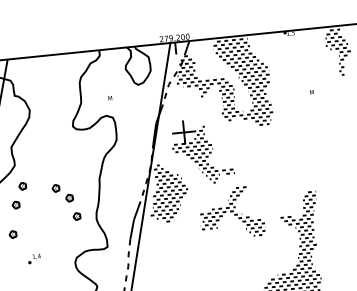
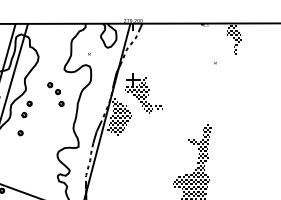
hatch: (222, 83) -> (160, 52), removed
part: (66, 202) -> (55, 94), moved
hatch: (230, 213) -> (157, 133), removed
part: (33, 258) -> (31, 149), removed

